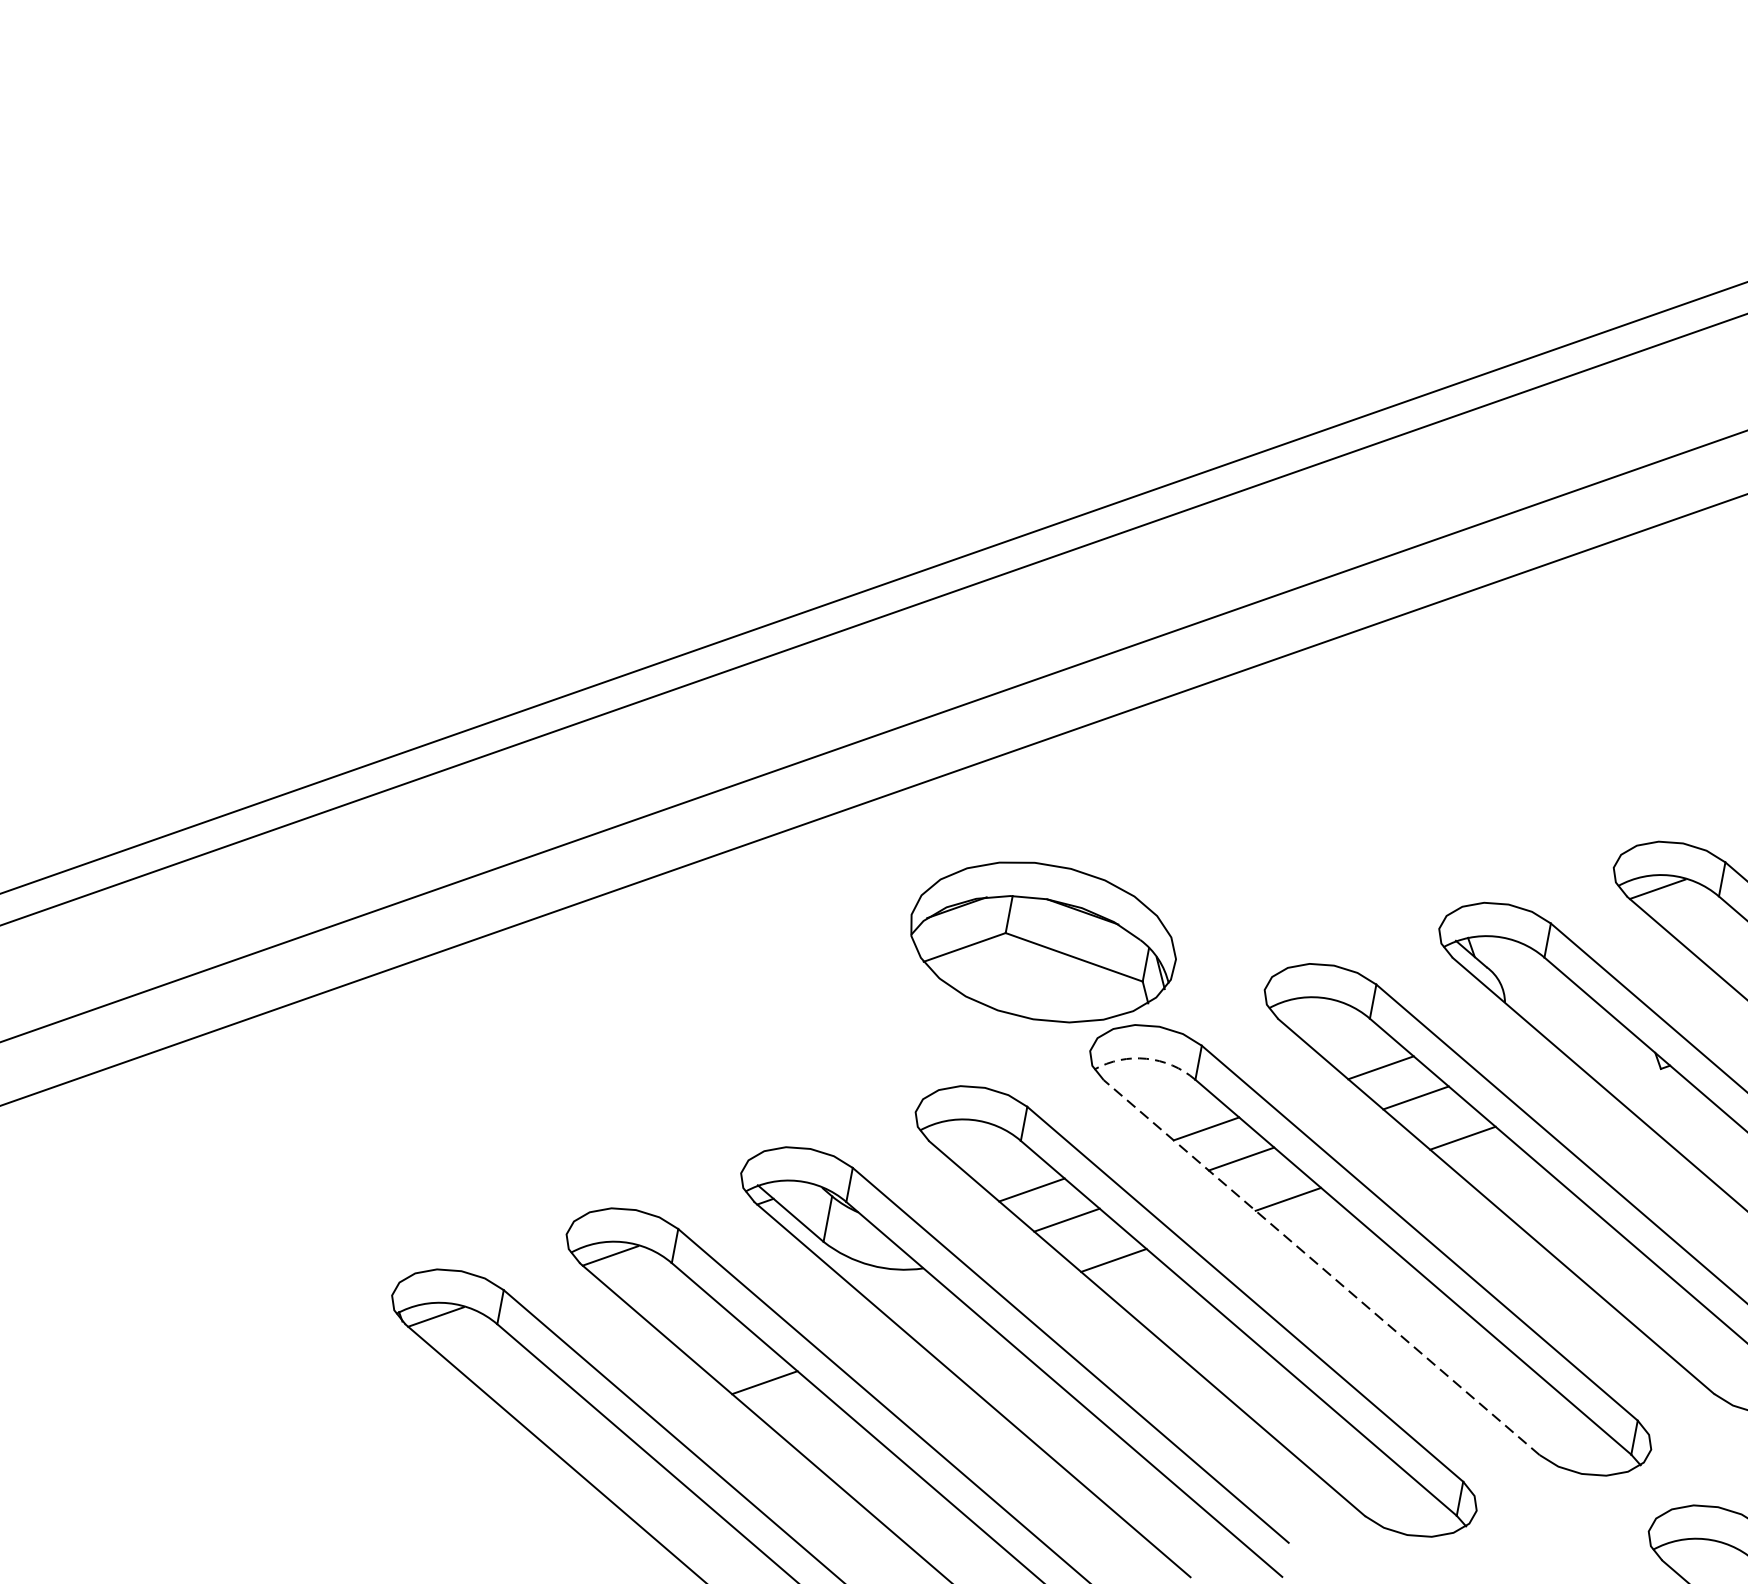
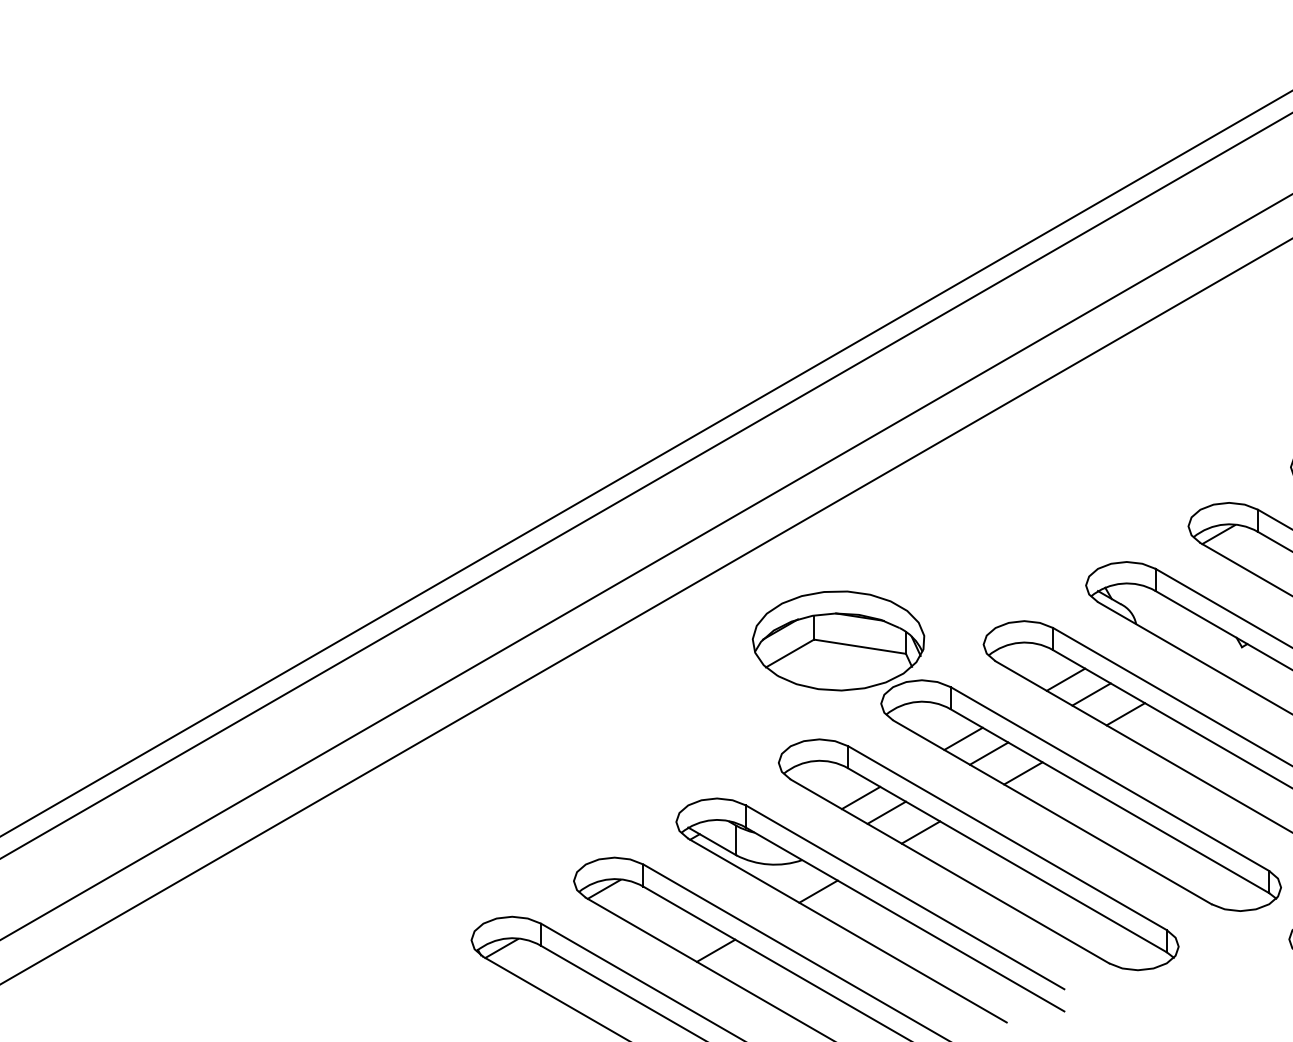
arc: (1146, 1058) -> (917, 701), dashed -> solid
line: (1321, 1267) -> (1052, 812), dashed -> solid
line: (939, 1321) -> (818, 891), added

